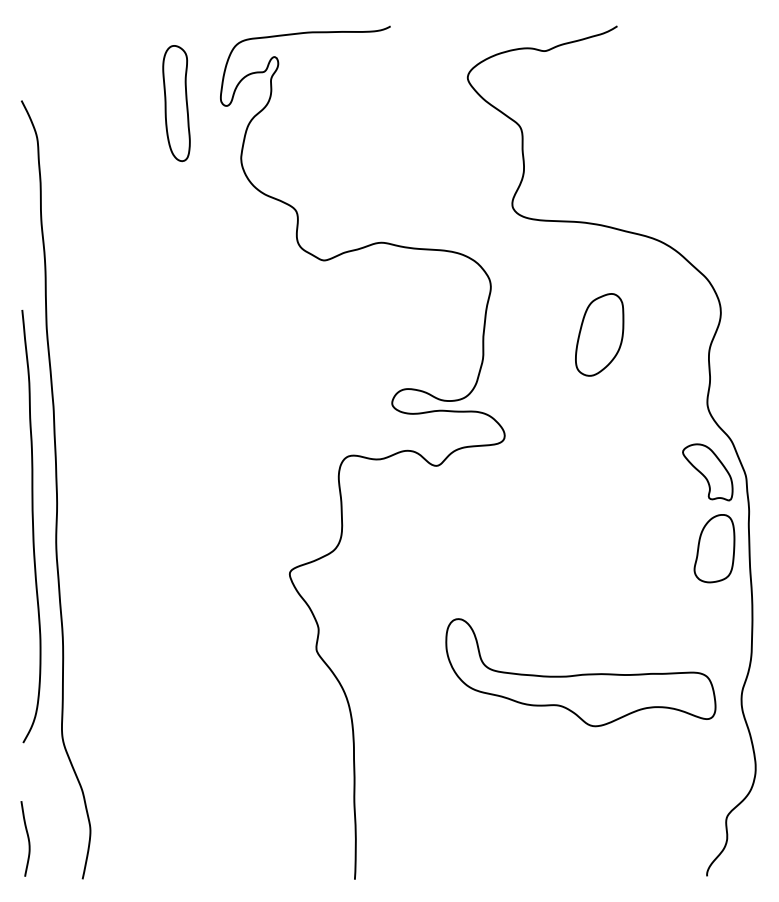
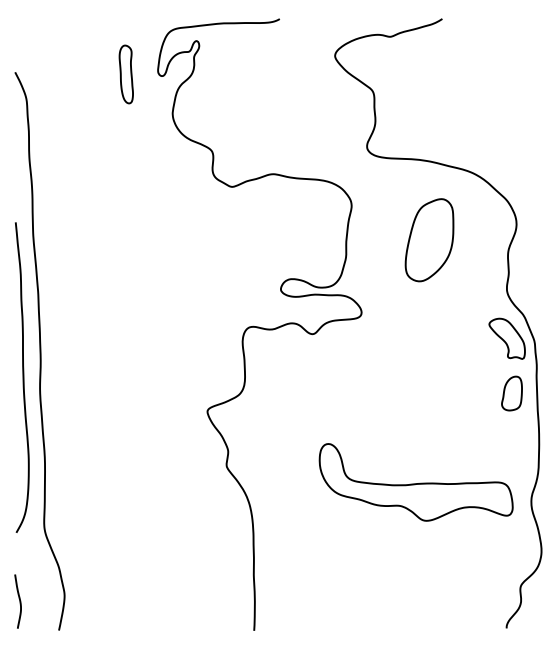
part: (176, 103) -> (126, 74), size x0.7
part: (599, 334) -> (429, 239), size x1.4
part: (714, 548) -> (511, 393), size x0.7

